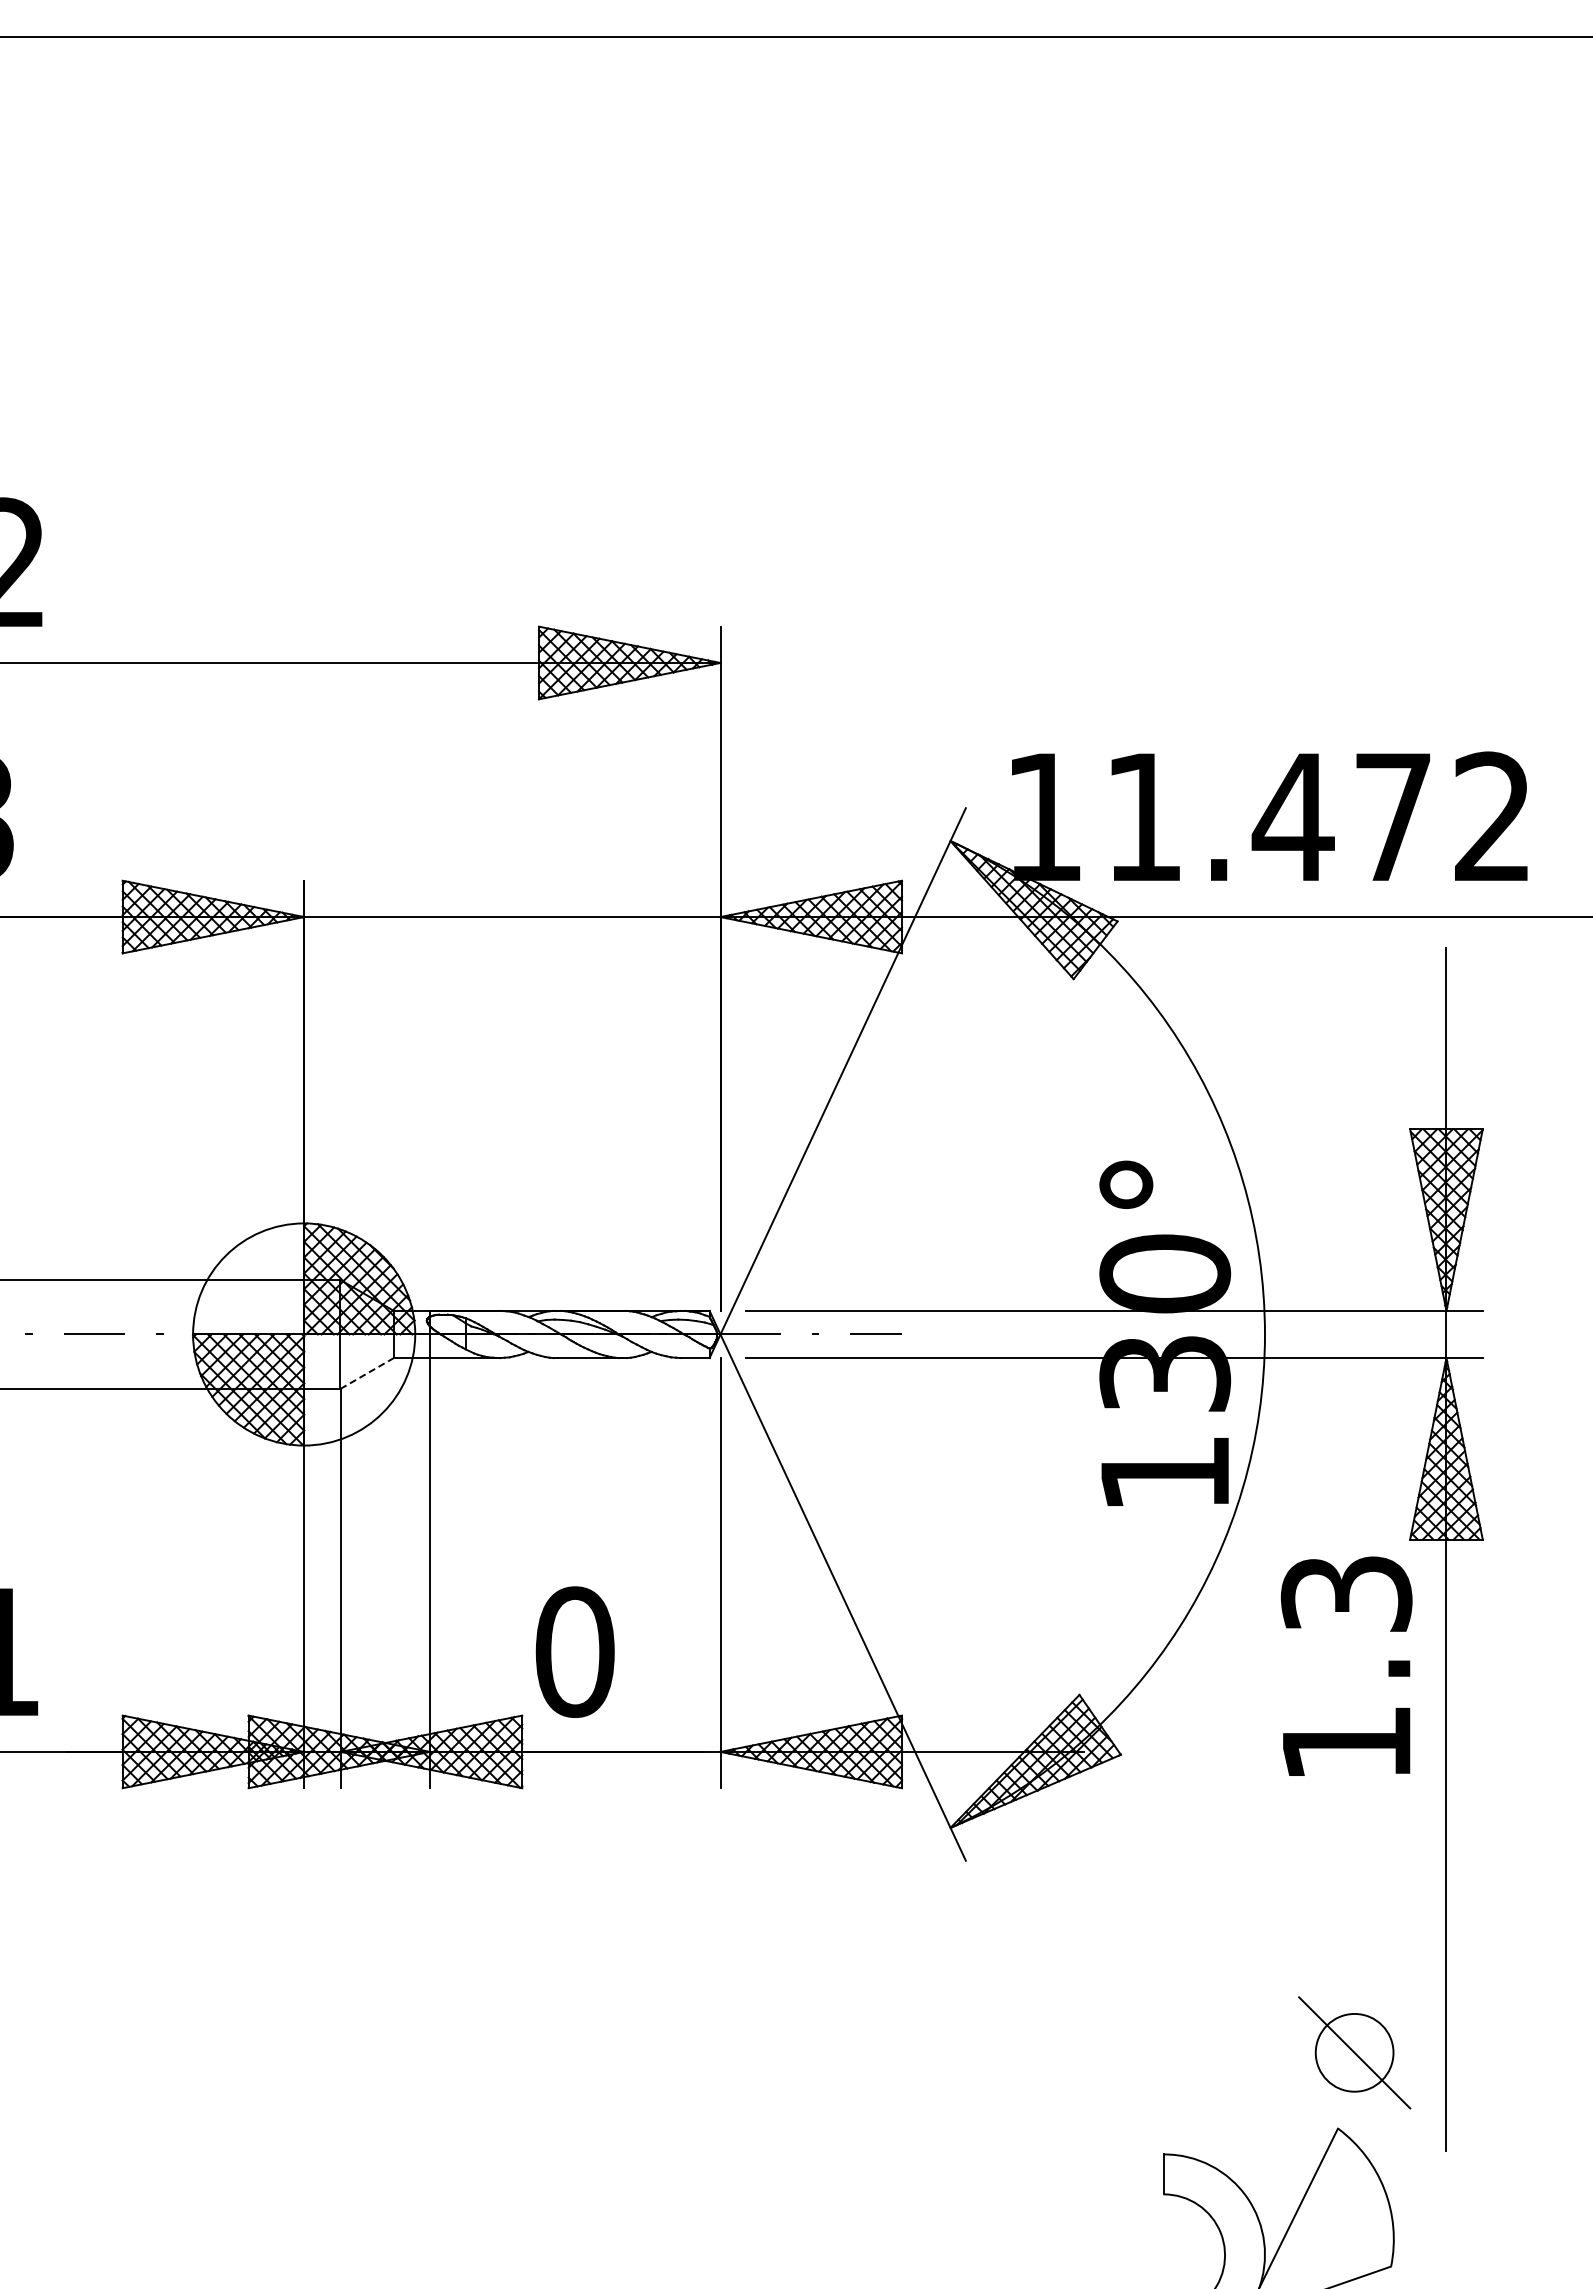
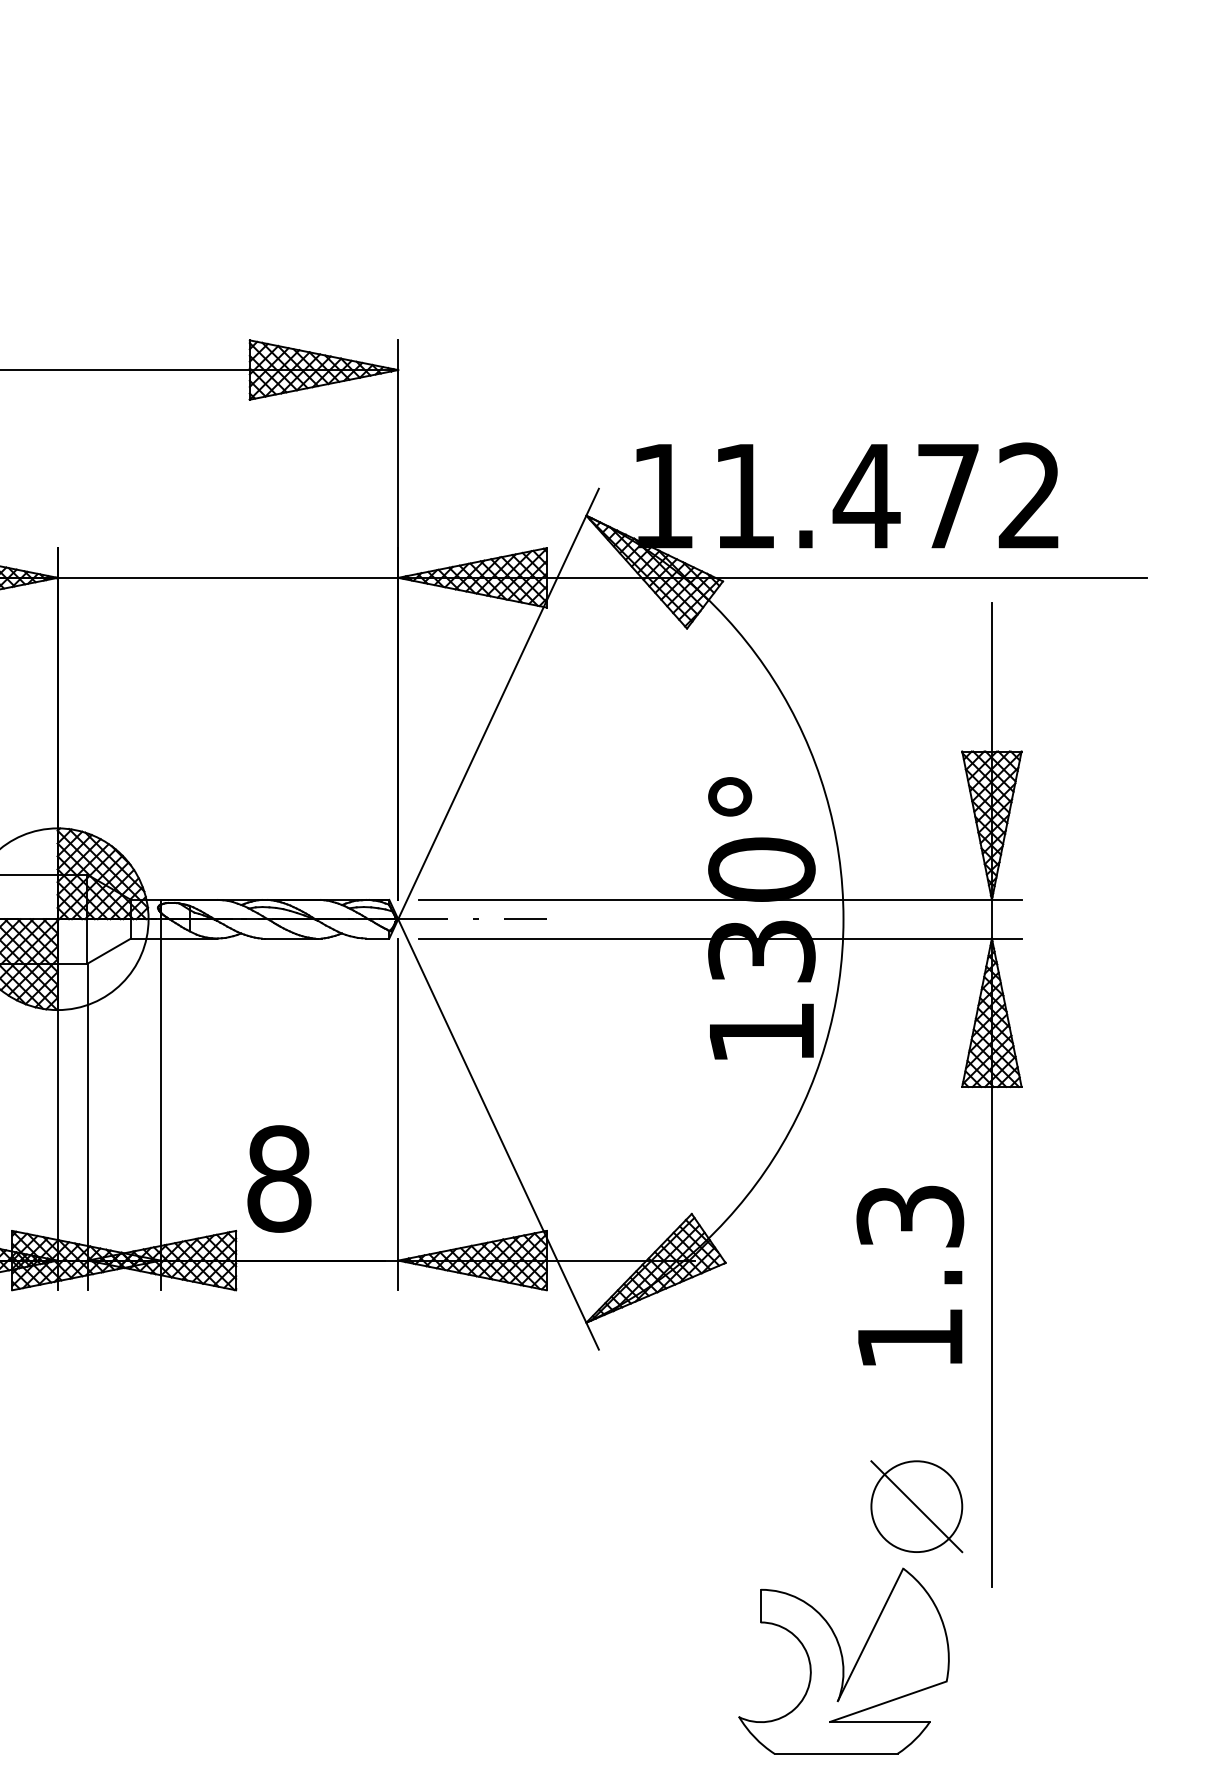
line: (367, 1373) -> (109, 951), dashed -> solid
text: (574, 1651) -> (278, 1178), 0 -> 8
text: (1346, 1665) -> (910, 1274), moved
circle: (1354, 2052) -> (916, 1506), size x1.43

